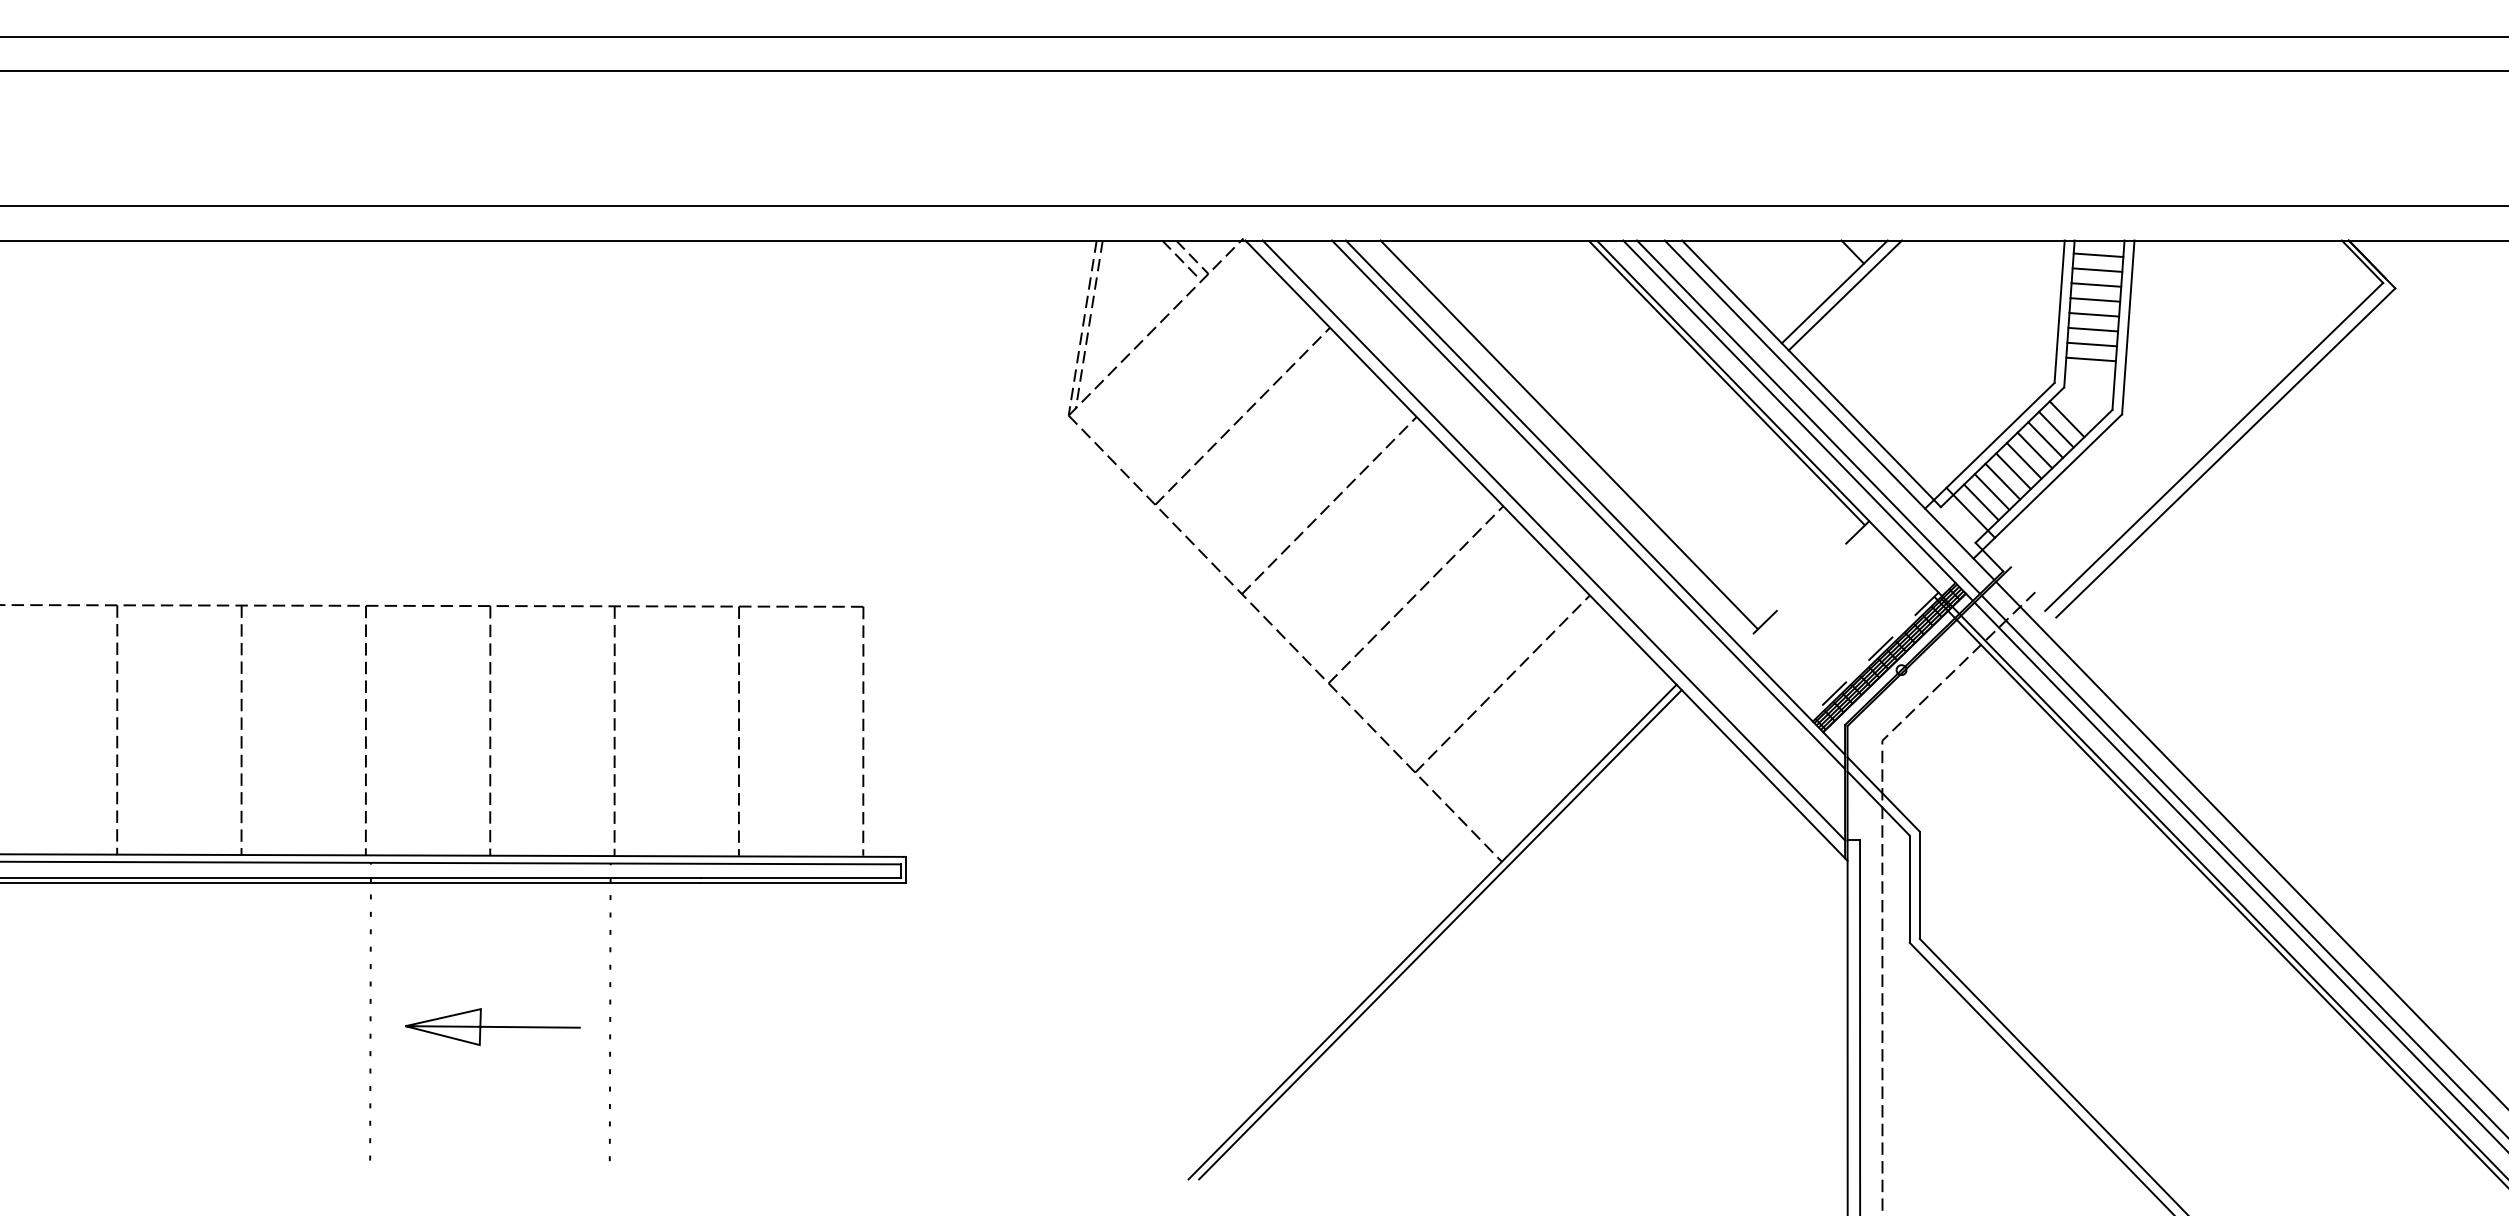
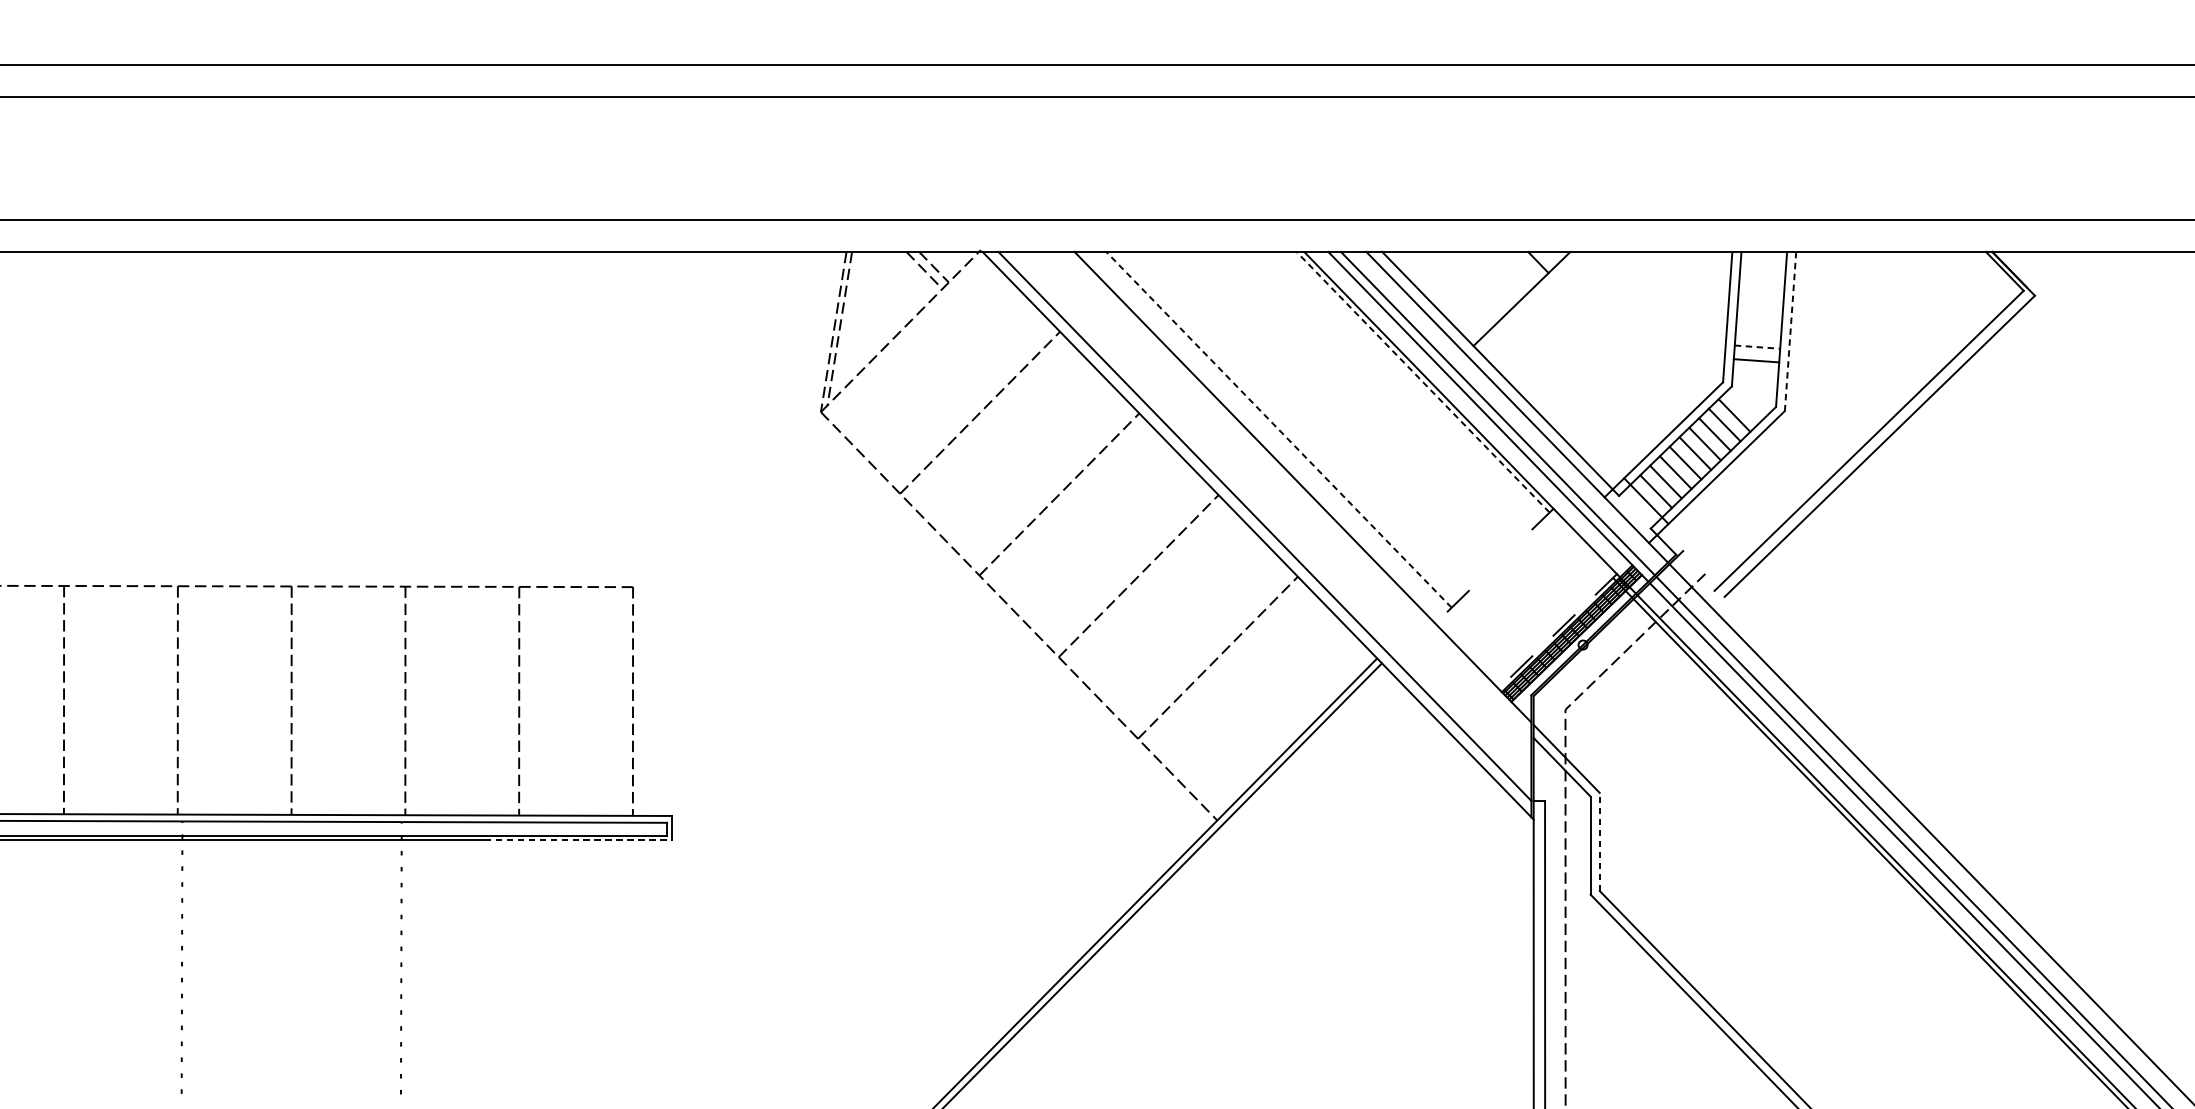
line: (2098, 255) -> (1763, 265), removed
line: (2097, 269) -> (1762, 278), removed
line: (2096, 284) -> (1761, 292), removed
line: (1845, 295) -> (1531, 302), removed
line: (2095, 299) -> (1760, 305), removed
line: (2094, 314) -> (1759, 319), removed
line: (2128, 327) -> (1790, 331), solid -> dashed
line: (2093, 329) -> (1758, 333), removed
line: (2092, 344) -> (1757, 347), solid -> dashed
line: (1726, 382) -> (1422, 381), solid -> dashed
line: (1569, 434) -> (1279, 429), solid -> dashed
line: (1588, 504) -> (1296, 493), removed
line: (804, 883) -> (579, 840), solid -> dashed
line: (1919, 885) -> (1599, 842), solid -> dashed
line: (492, 1027) -> (293, 972), removed

